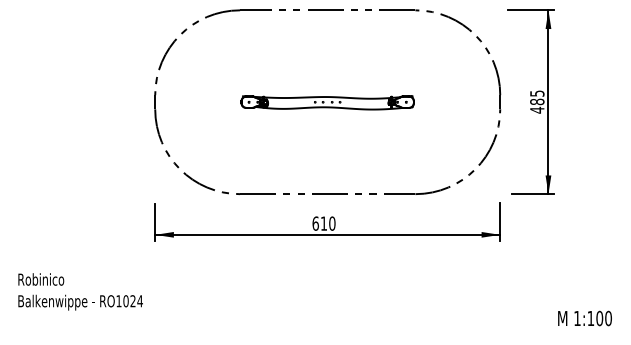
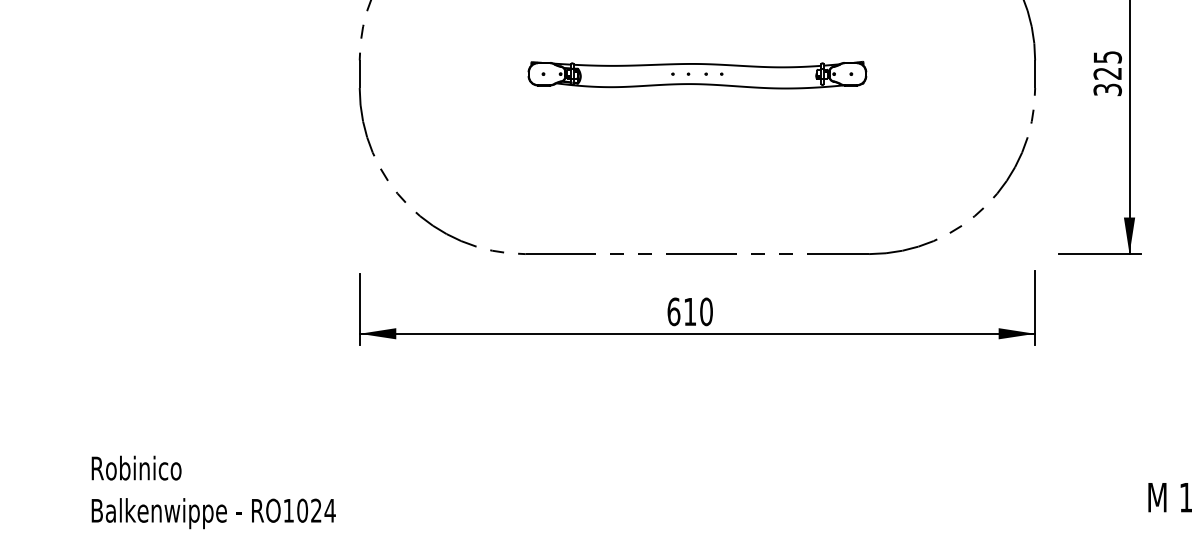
text: (537, 105) -> (1108, 80), 485 -> 325
text: (80, 291) -> (213, 491), moved

